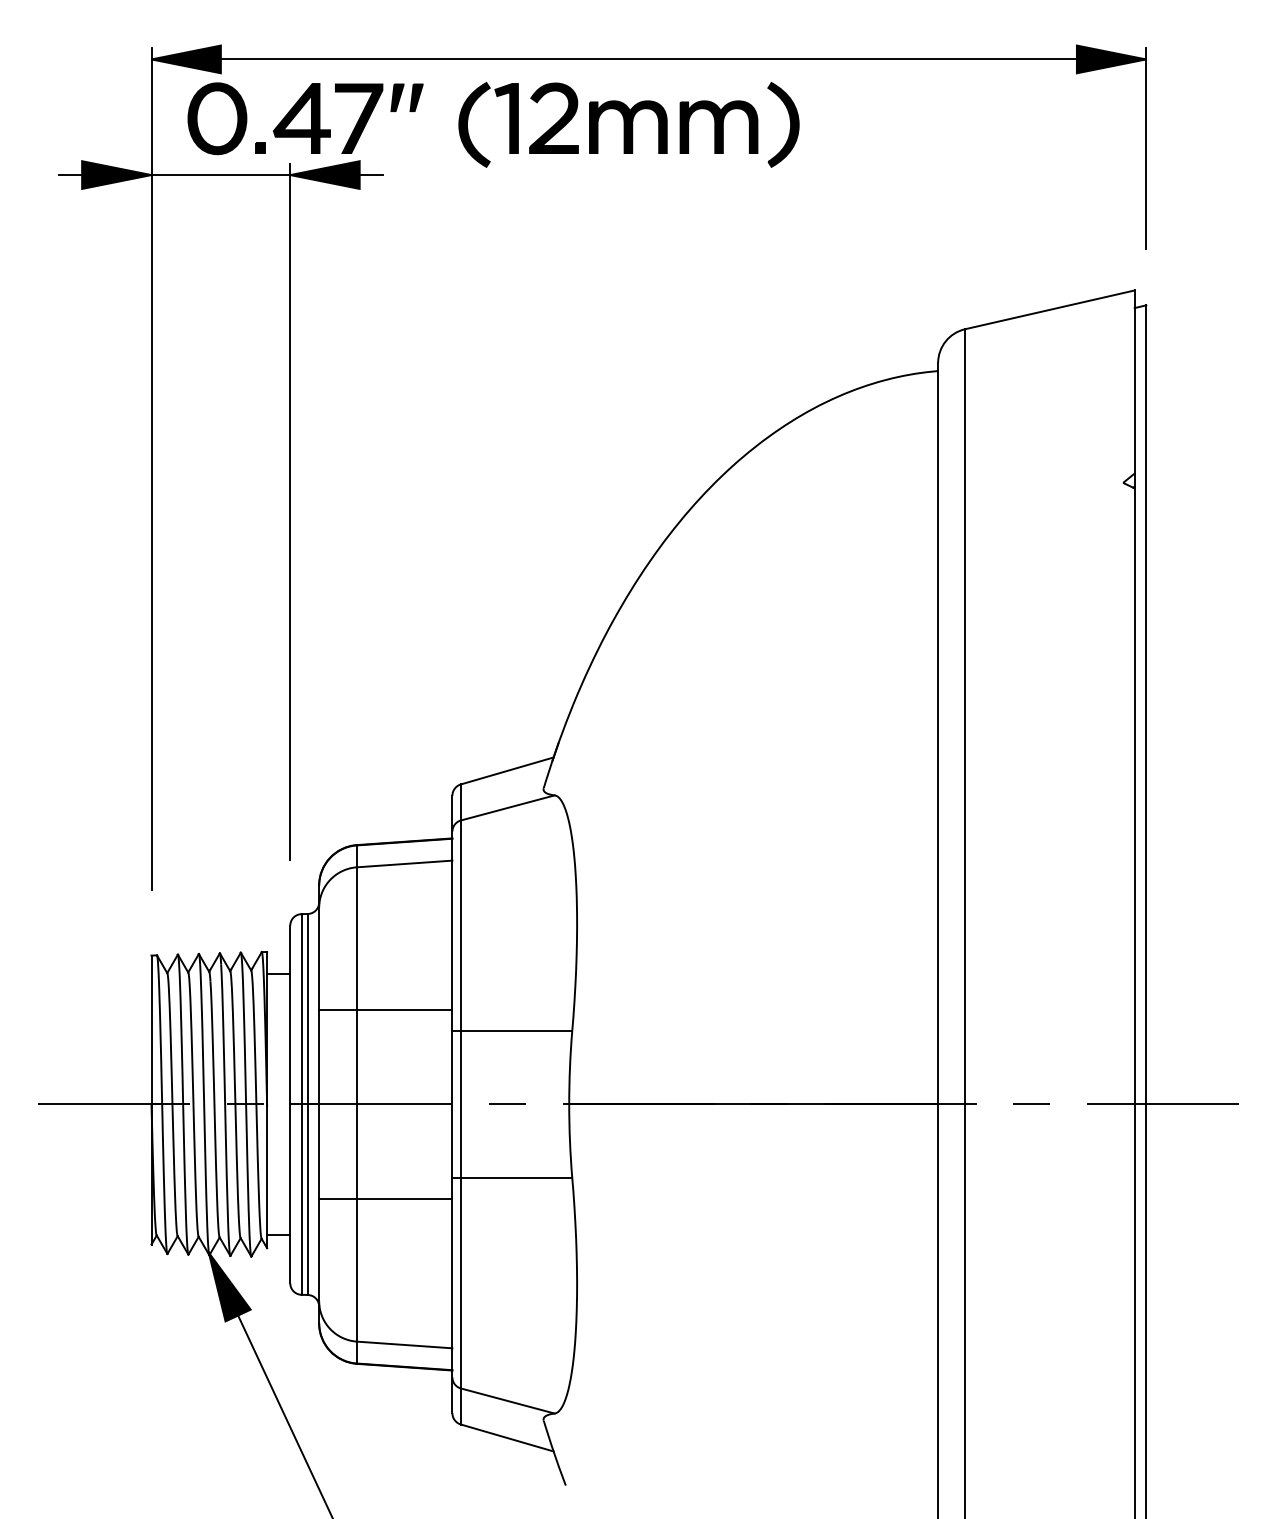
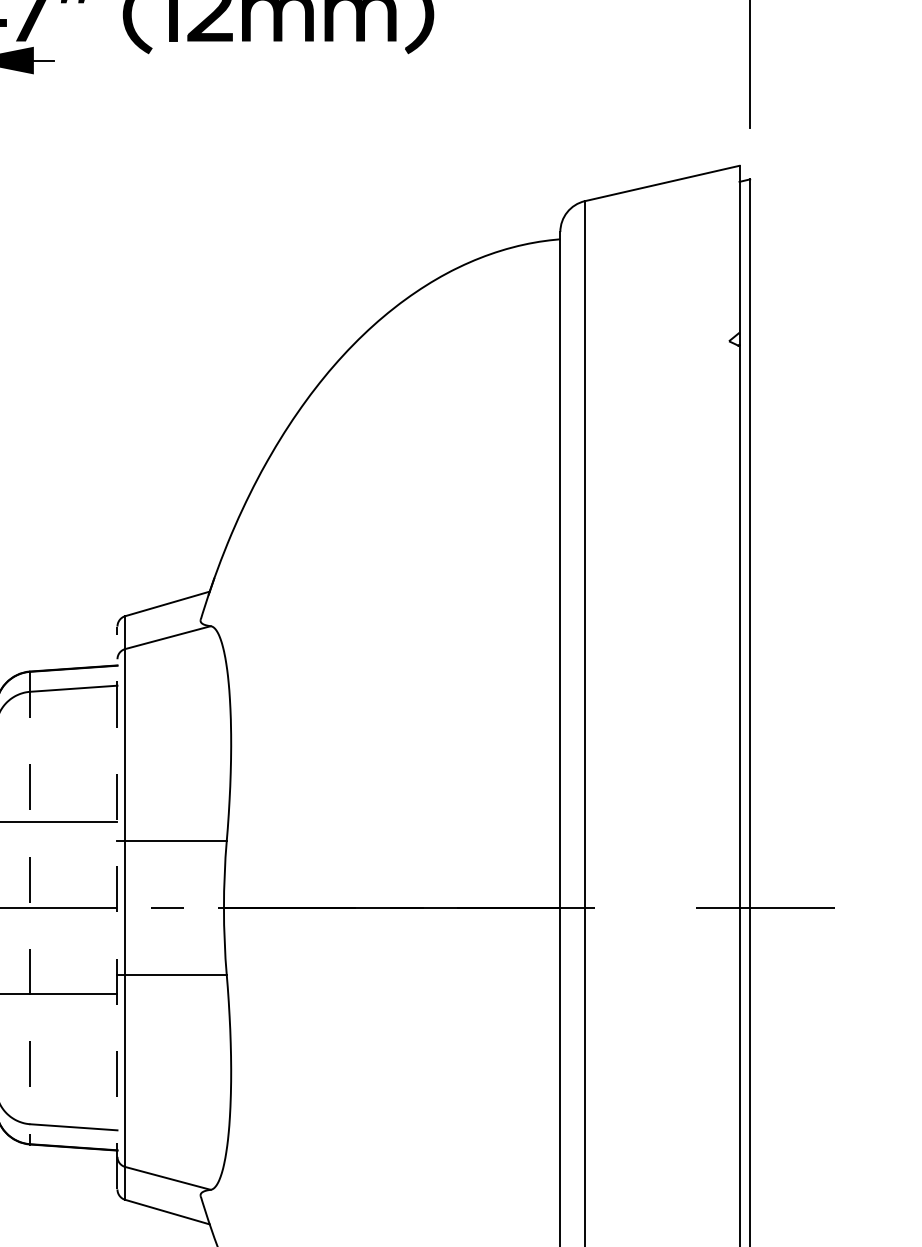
line: (1031, 1103) -> (645, 907), removed
line: (356, 1104) -> (30, 908), solid -> dashed
line: (452, 1104) -> (117, 908), solid -> dashed

